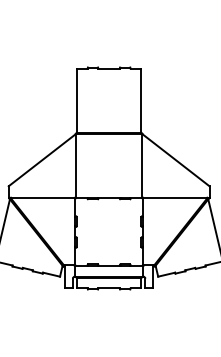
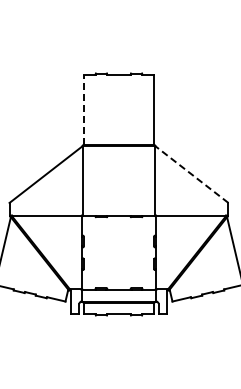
line: (76, 100) -> (83, 109), solid -> dashed
line: (175, 160) -> (191, 174), solid -> dashed

